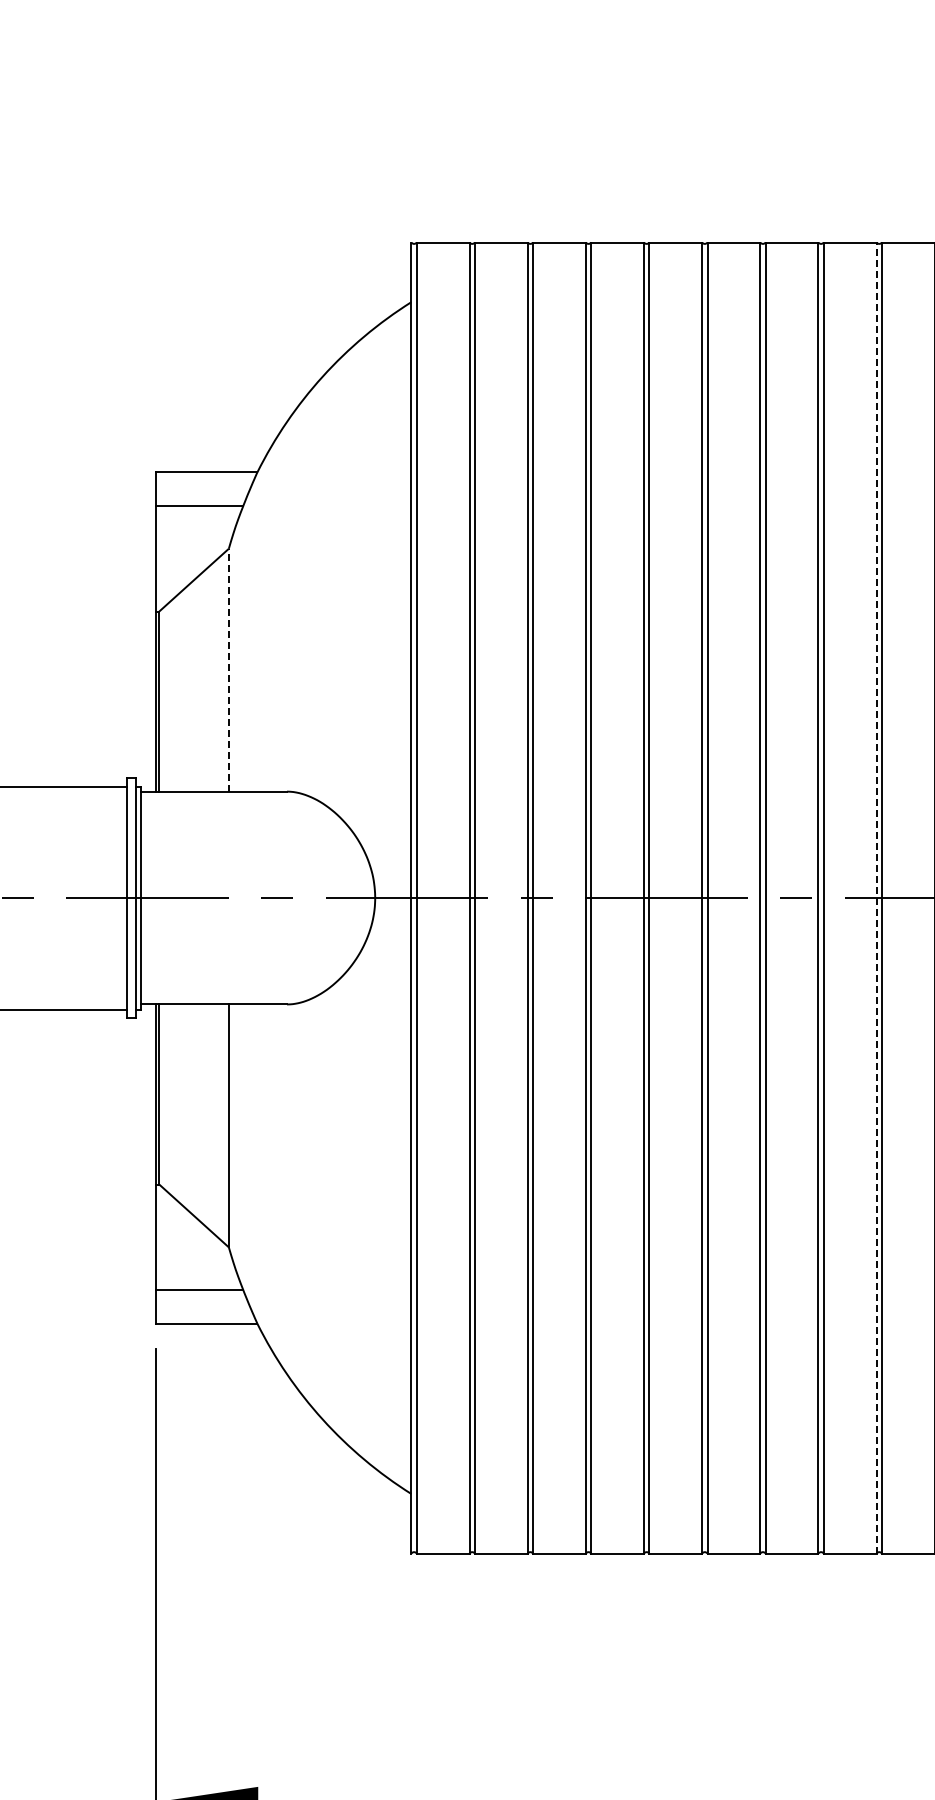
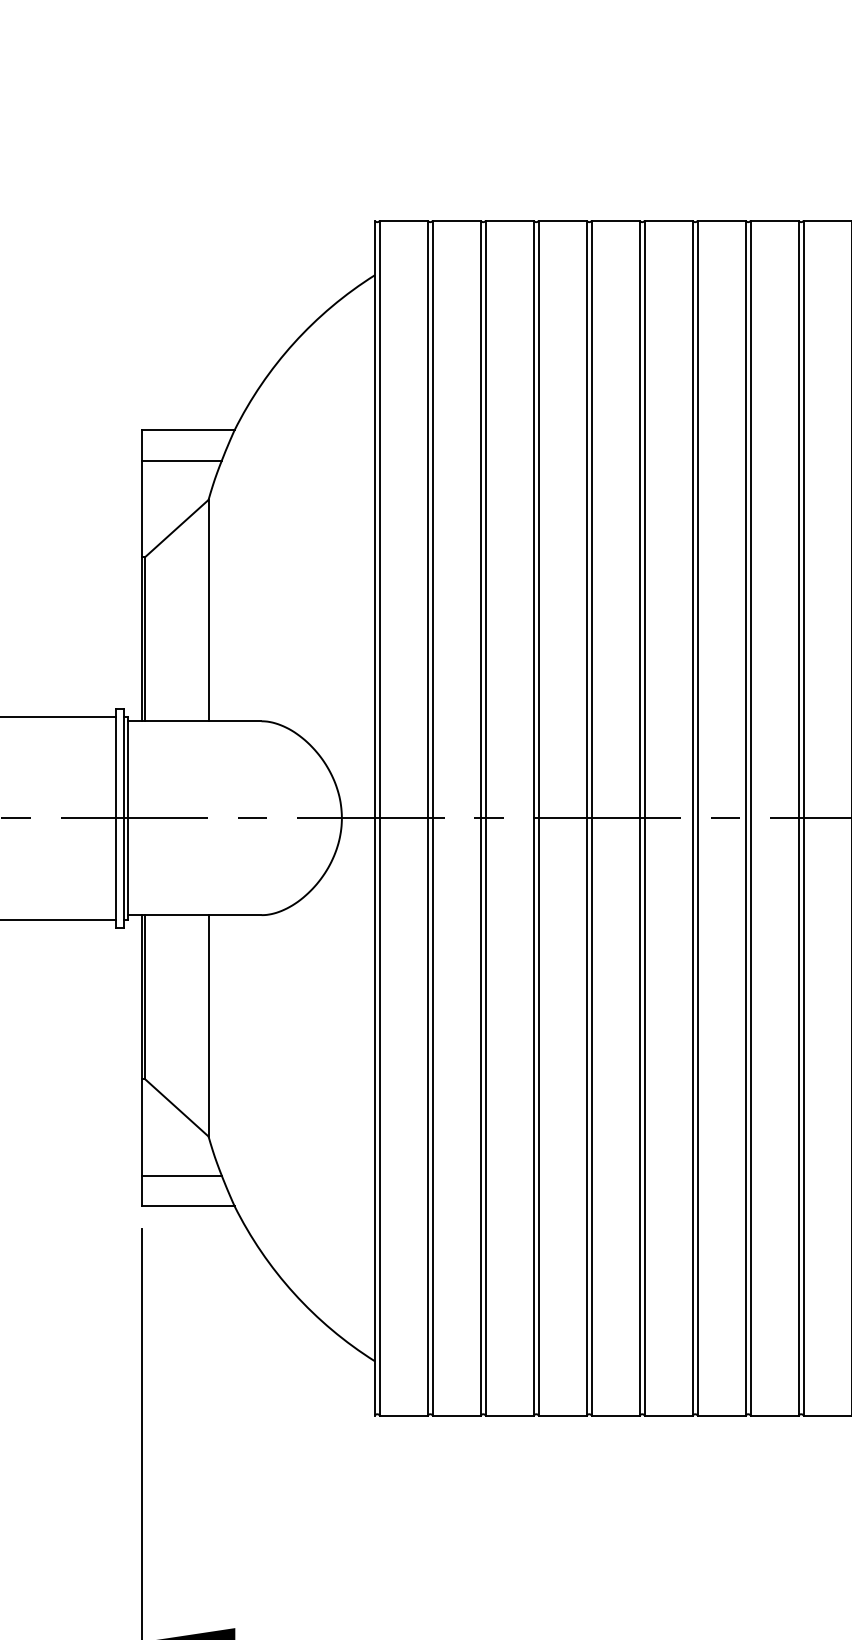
line: (228, 669) -> (208, 609), dashed -> solid
line: (876, 898) -> (798, 818), dashed -> solid

